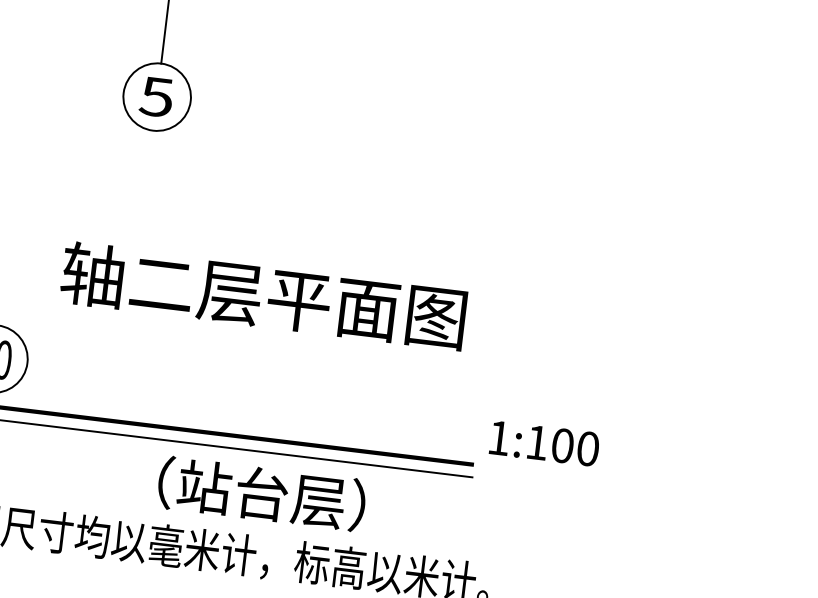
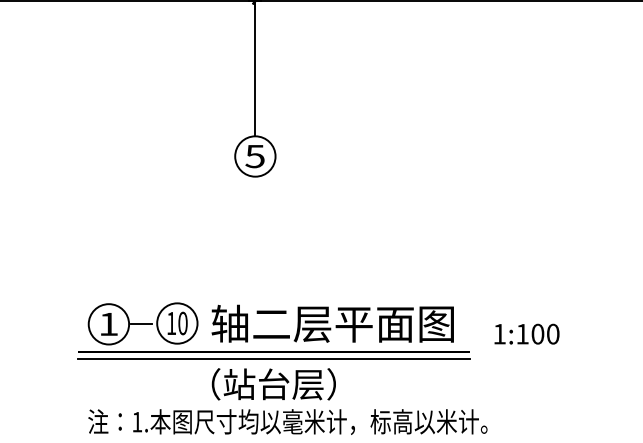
text: (263, 295) -> (332, 323), moved
text: (543, 442) -> (526, 333), moved
text: (261, 494) -> (273, 384), moved

